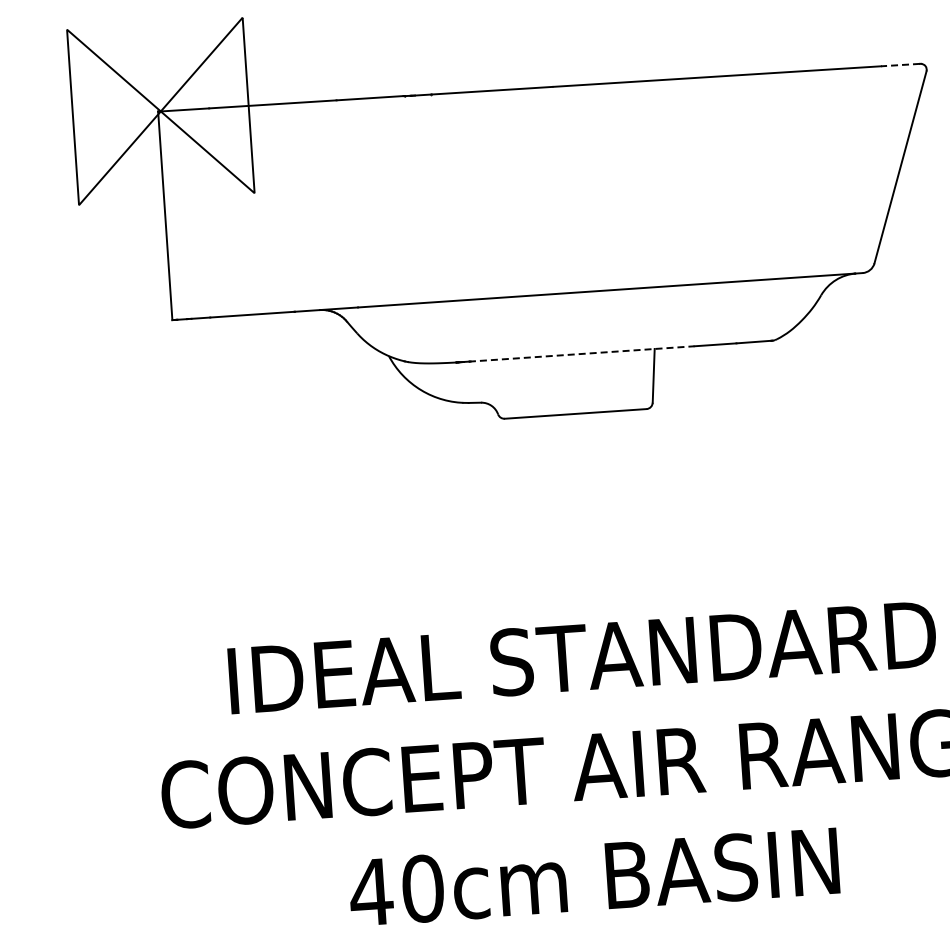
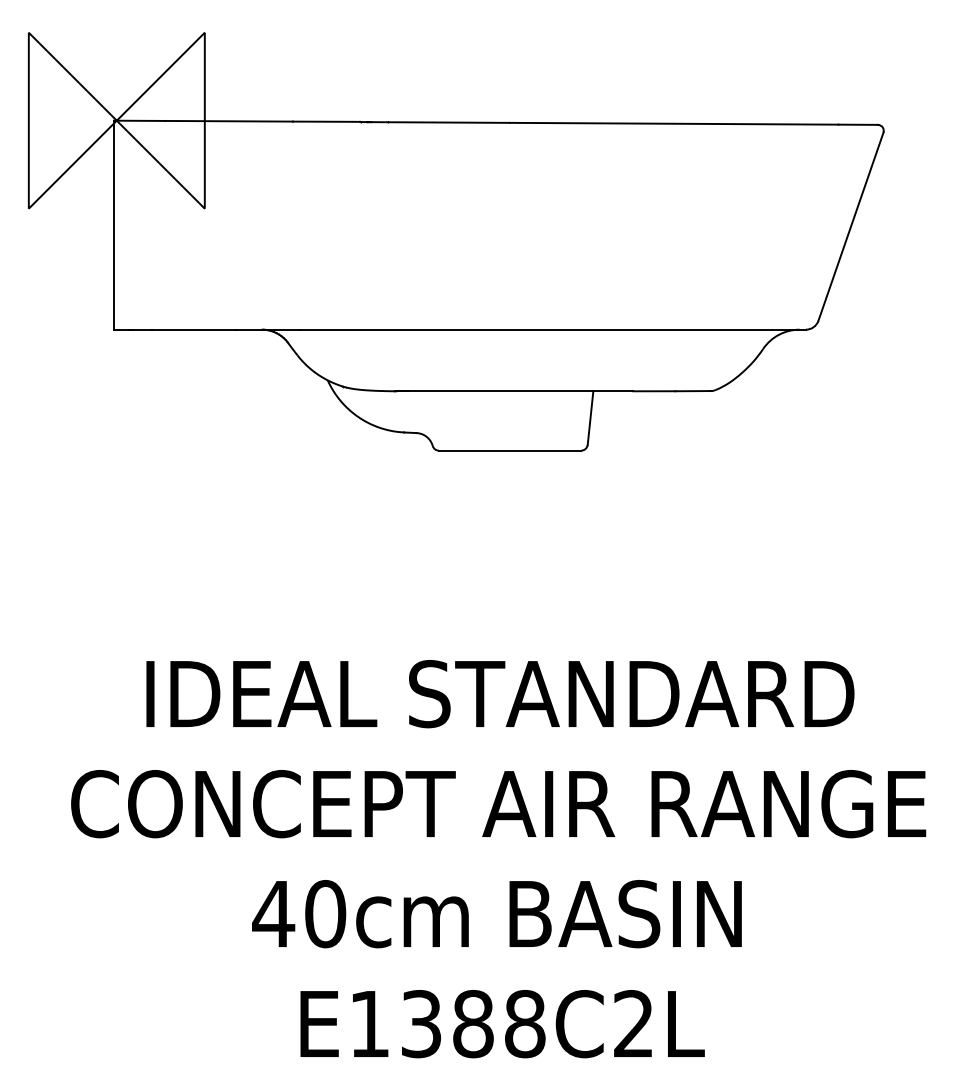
line: (900, 64) -> (857, 124), dashed -> solid
line: (576, 354) -> (514, 391), dashed -> solid

